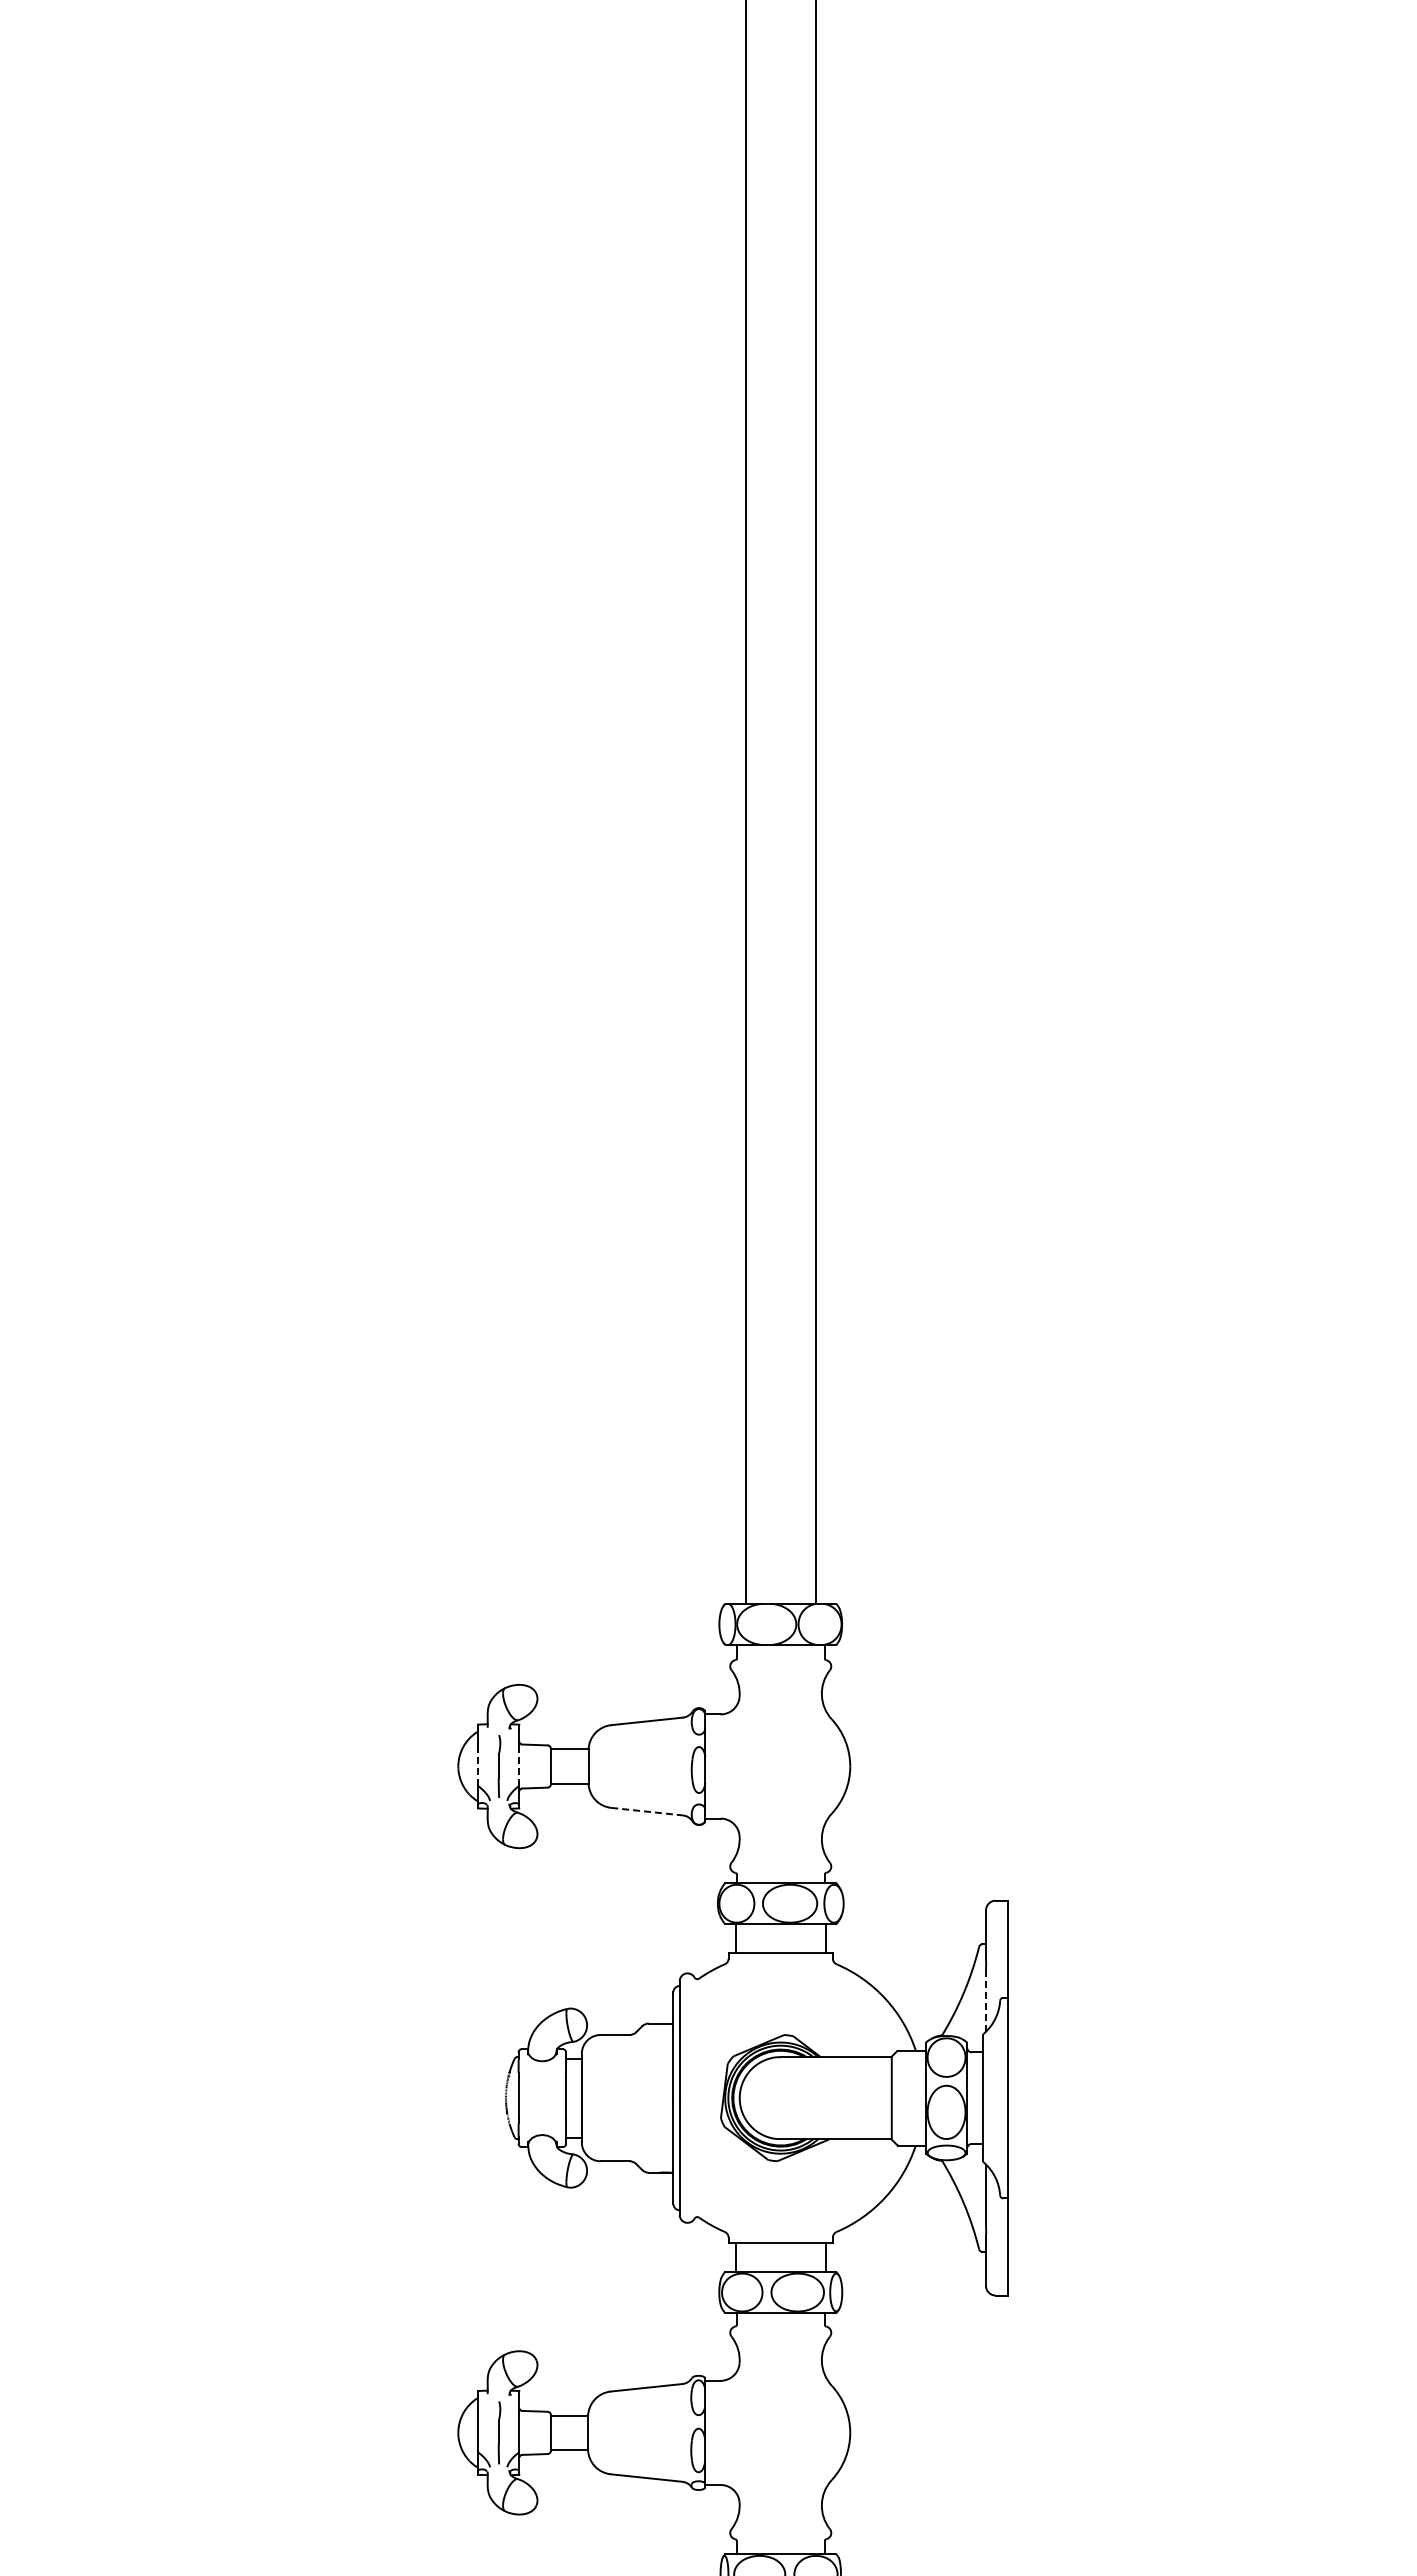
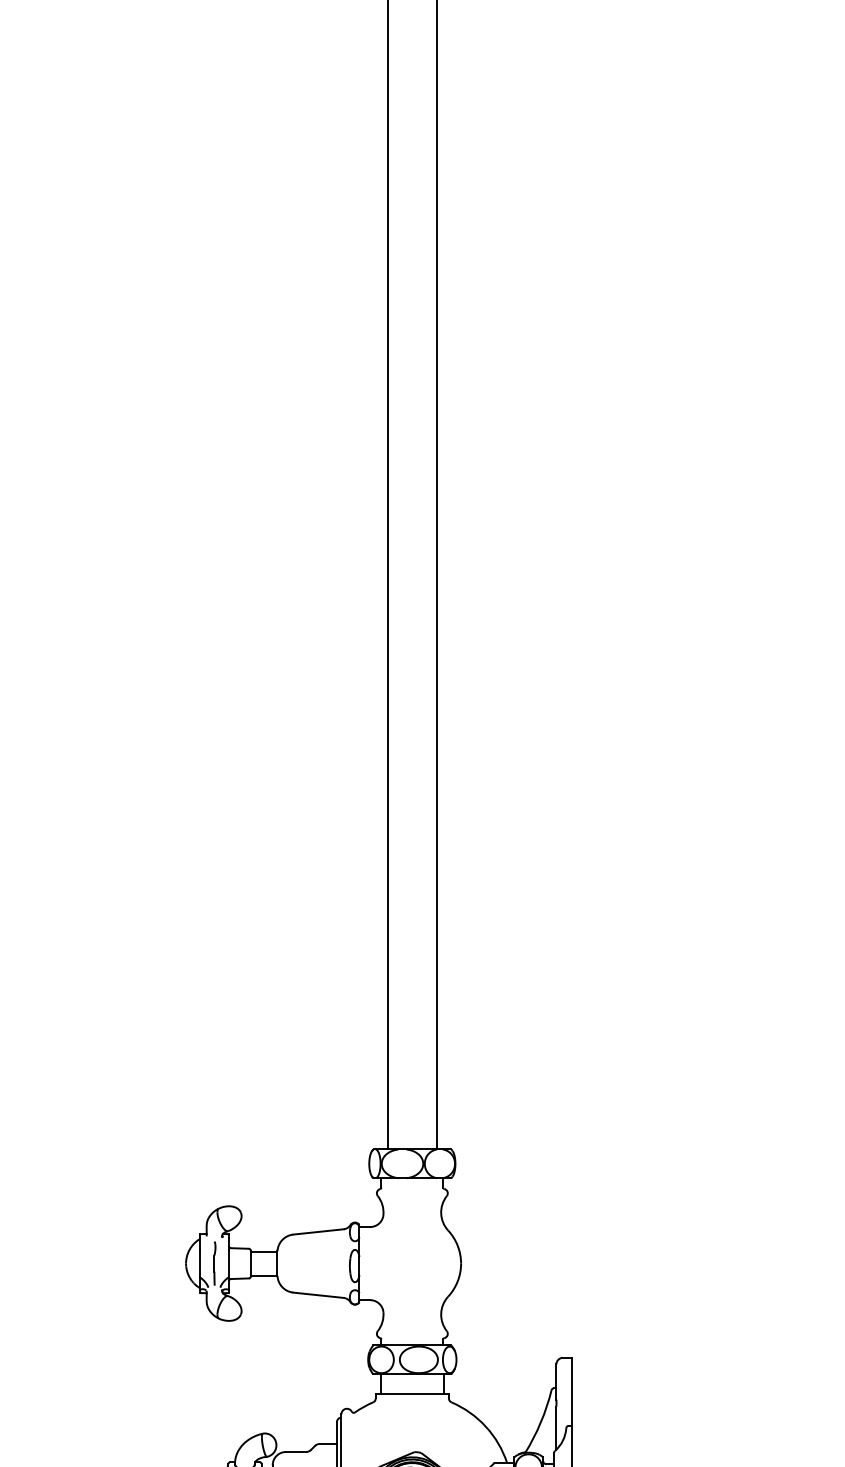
line: (519, 1765) -> (228, 1262), dashed -> solid
line: (478, 1766) -> (200, 1263), dashed -> solid
line: (647, 1811) -> (318, 1295), dashed -> solid
line: (986, 2001) -> (556, 1428), dashed -> solid

